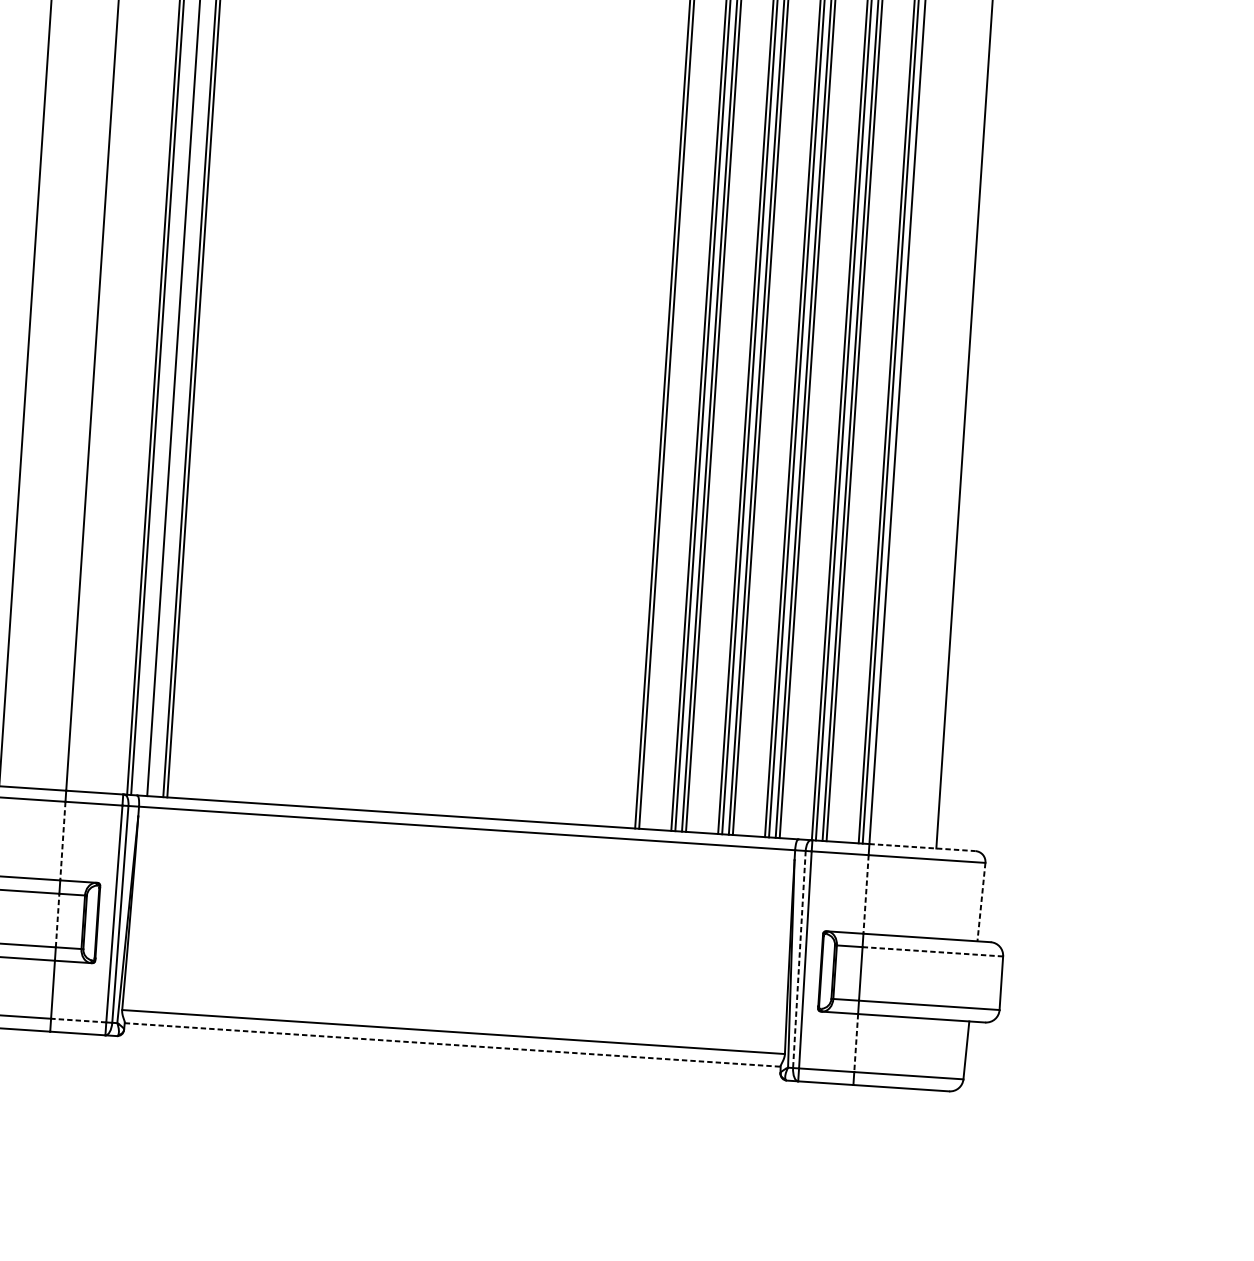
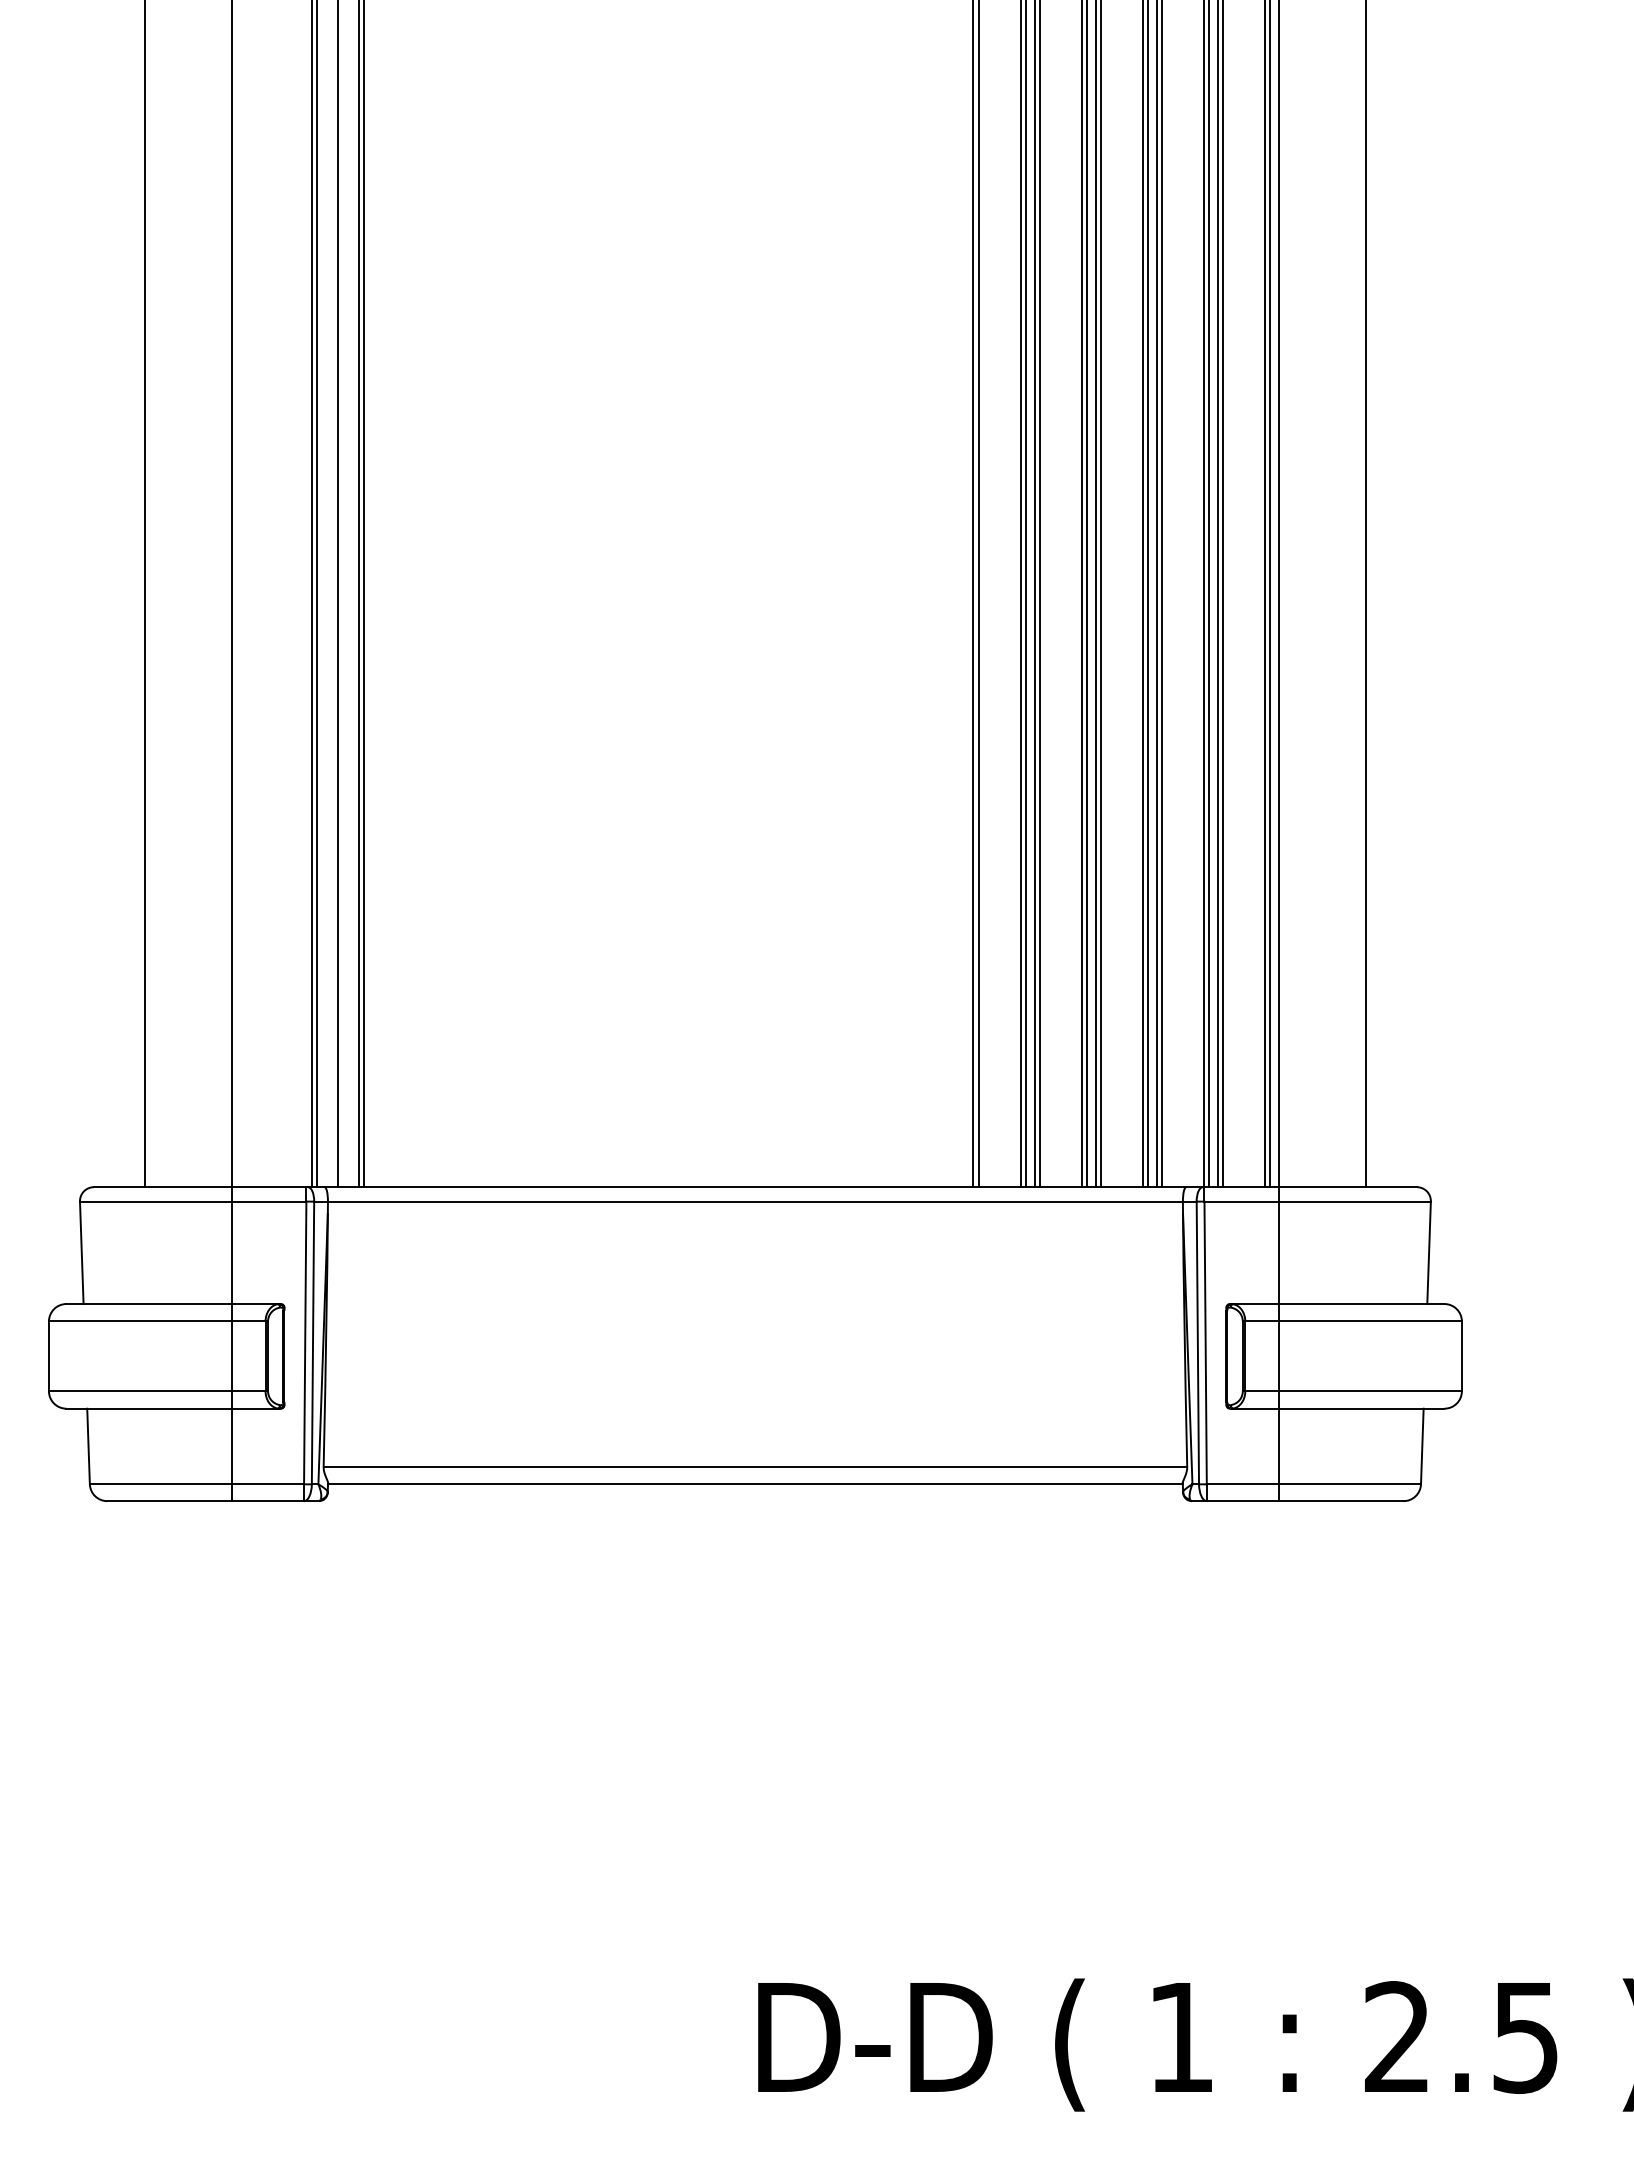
line: (63, 841) -> (232, 1253), dashed -> solid
line: (922, 847) -> (1348, 1187), dashed -> solid
line: (865, 894) -> (1278, 1253), dashed -> solid
line: (981, 902) -> (1429, 1253), dashed -> solid
line: (57, 920) -> (232, 1356), dashed -> solid
line: (932, 951) -> (1370, 1321), dashed -> solid
line: (799, 959) -> (1197, 1343), dashed -> solid
line: (78, 1020) -> (268, 1484), dashed -> solid
line: (856, 1043) -> (1278, 1446), dashed -> solid
line: (452, 1044) -> (755, 1483), dashed -> solid

